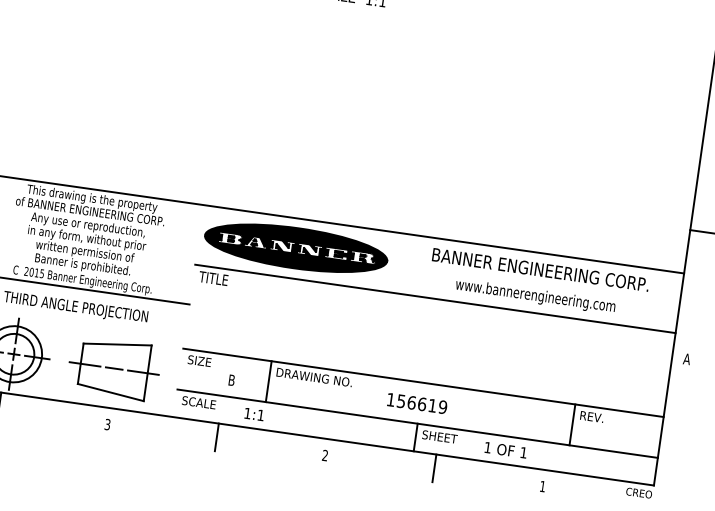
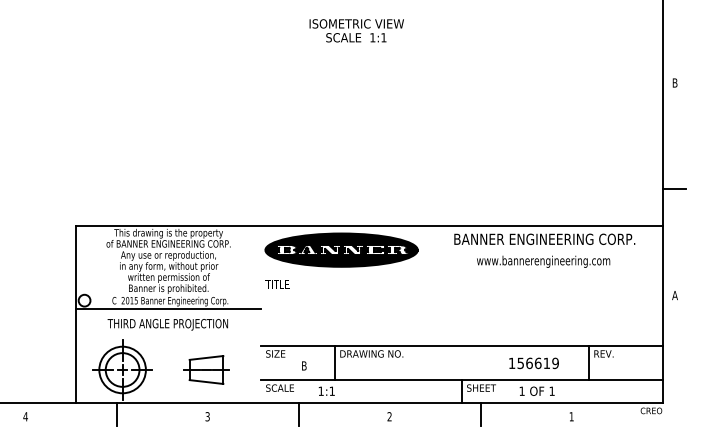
line: (435, 298) -> (461, 275), removed
part: (114, 367) -> (206, 369), size x0.6
text: (416, 403) -> (533, 363), moved

